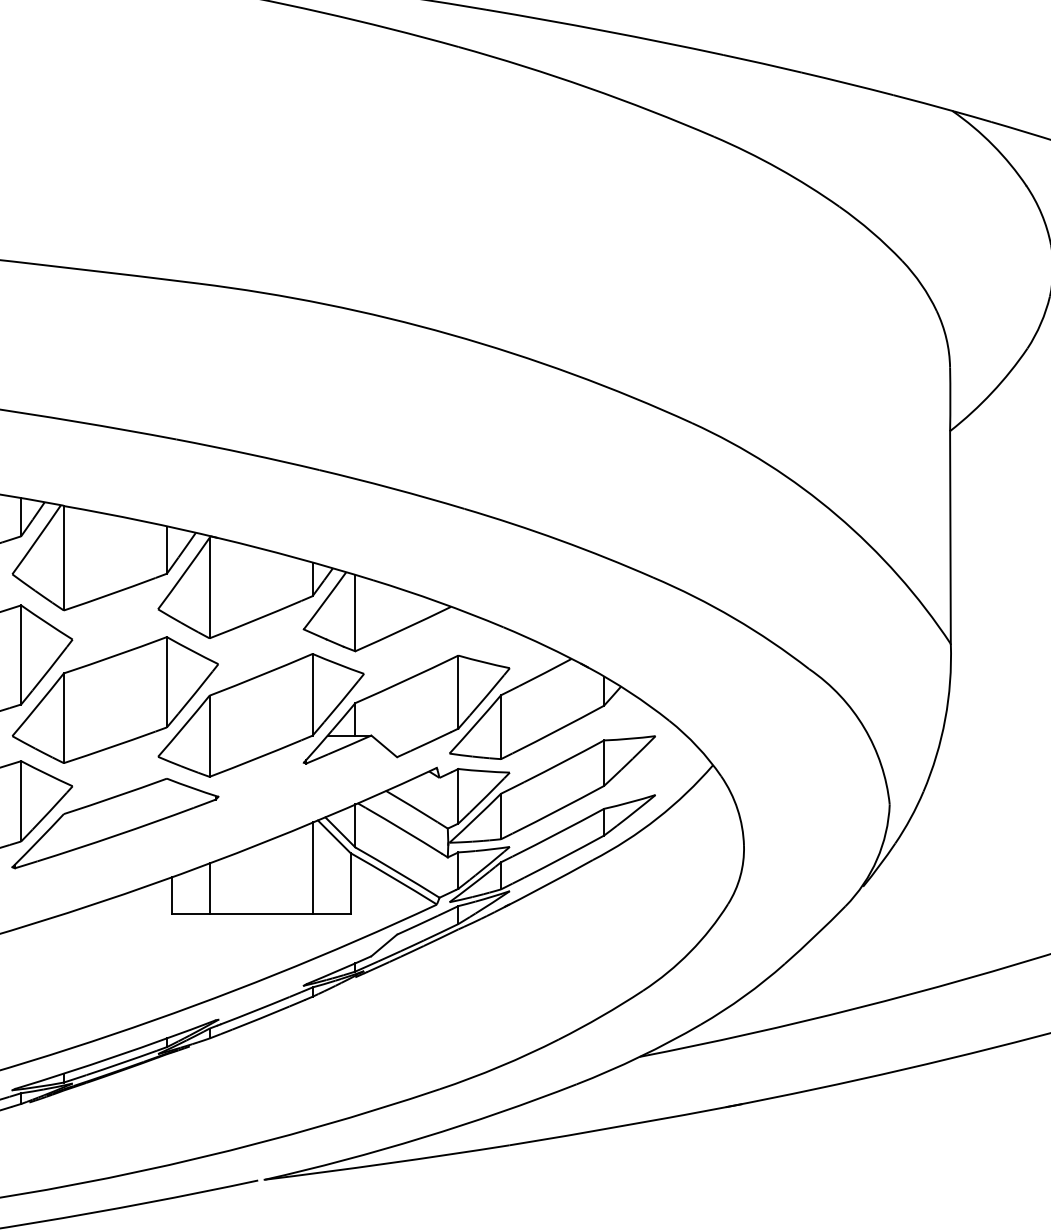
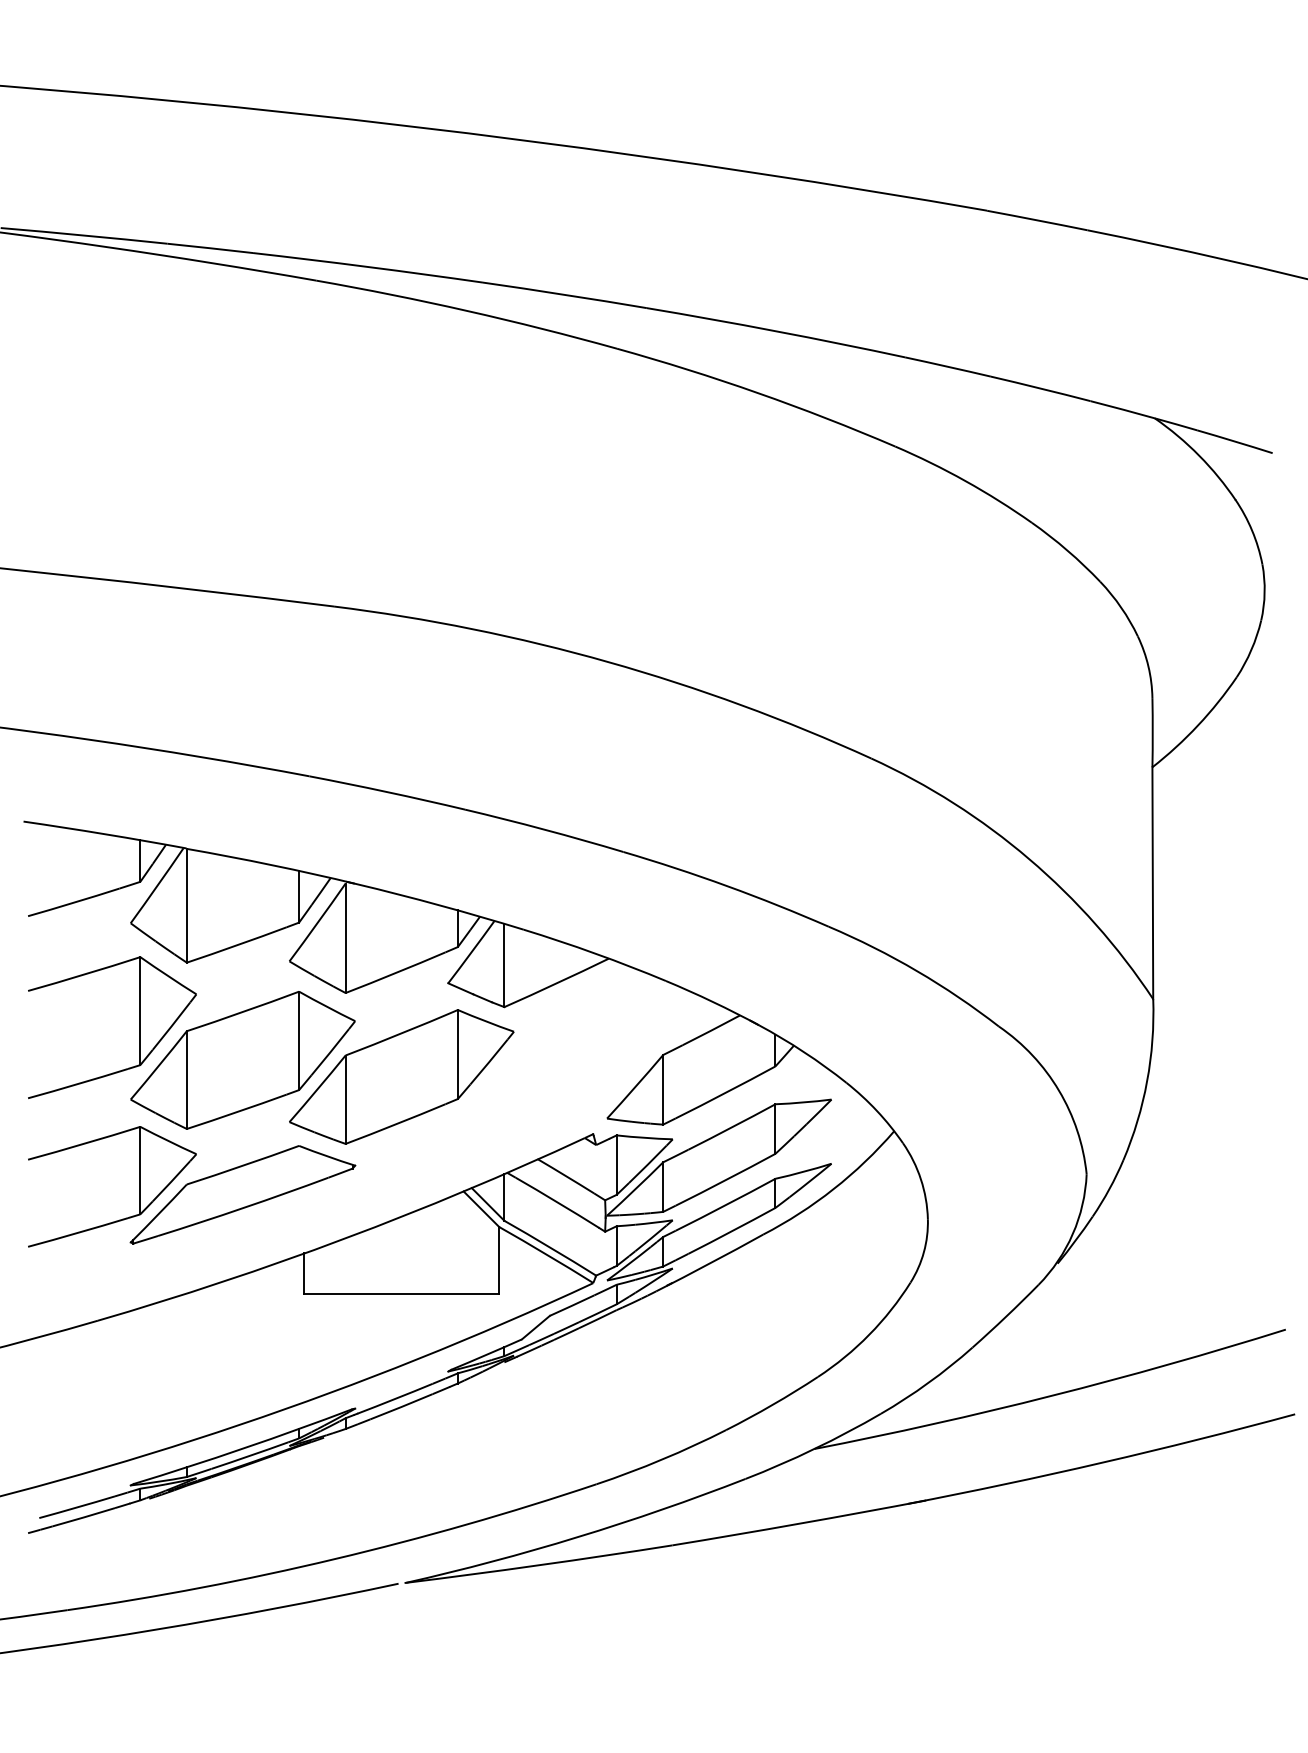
part: (406, 709) -> (560, 1070), removed
line: (312, 868) -> (457, 1243), removed
line: (209, 888) -> (345, 1265), removed

